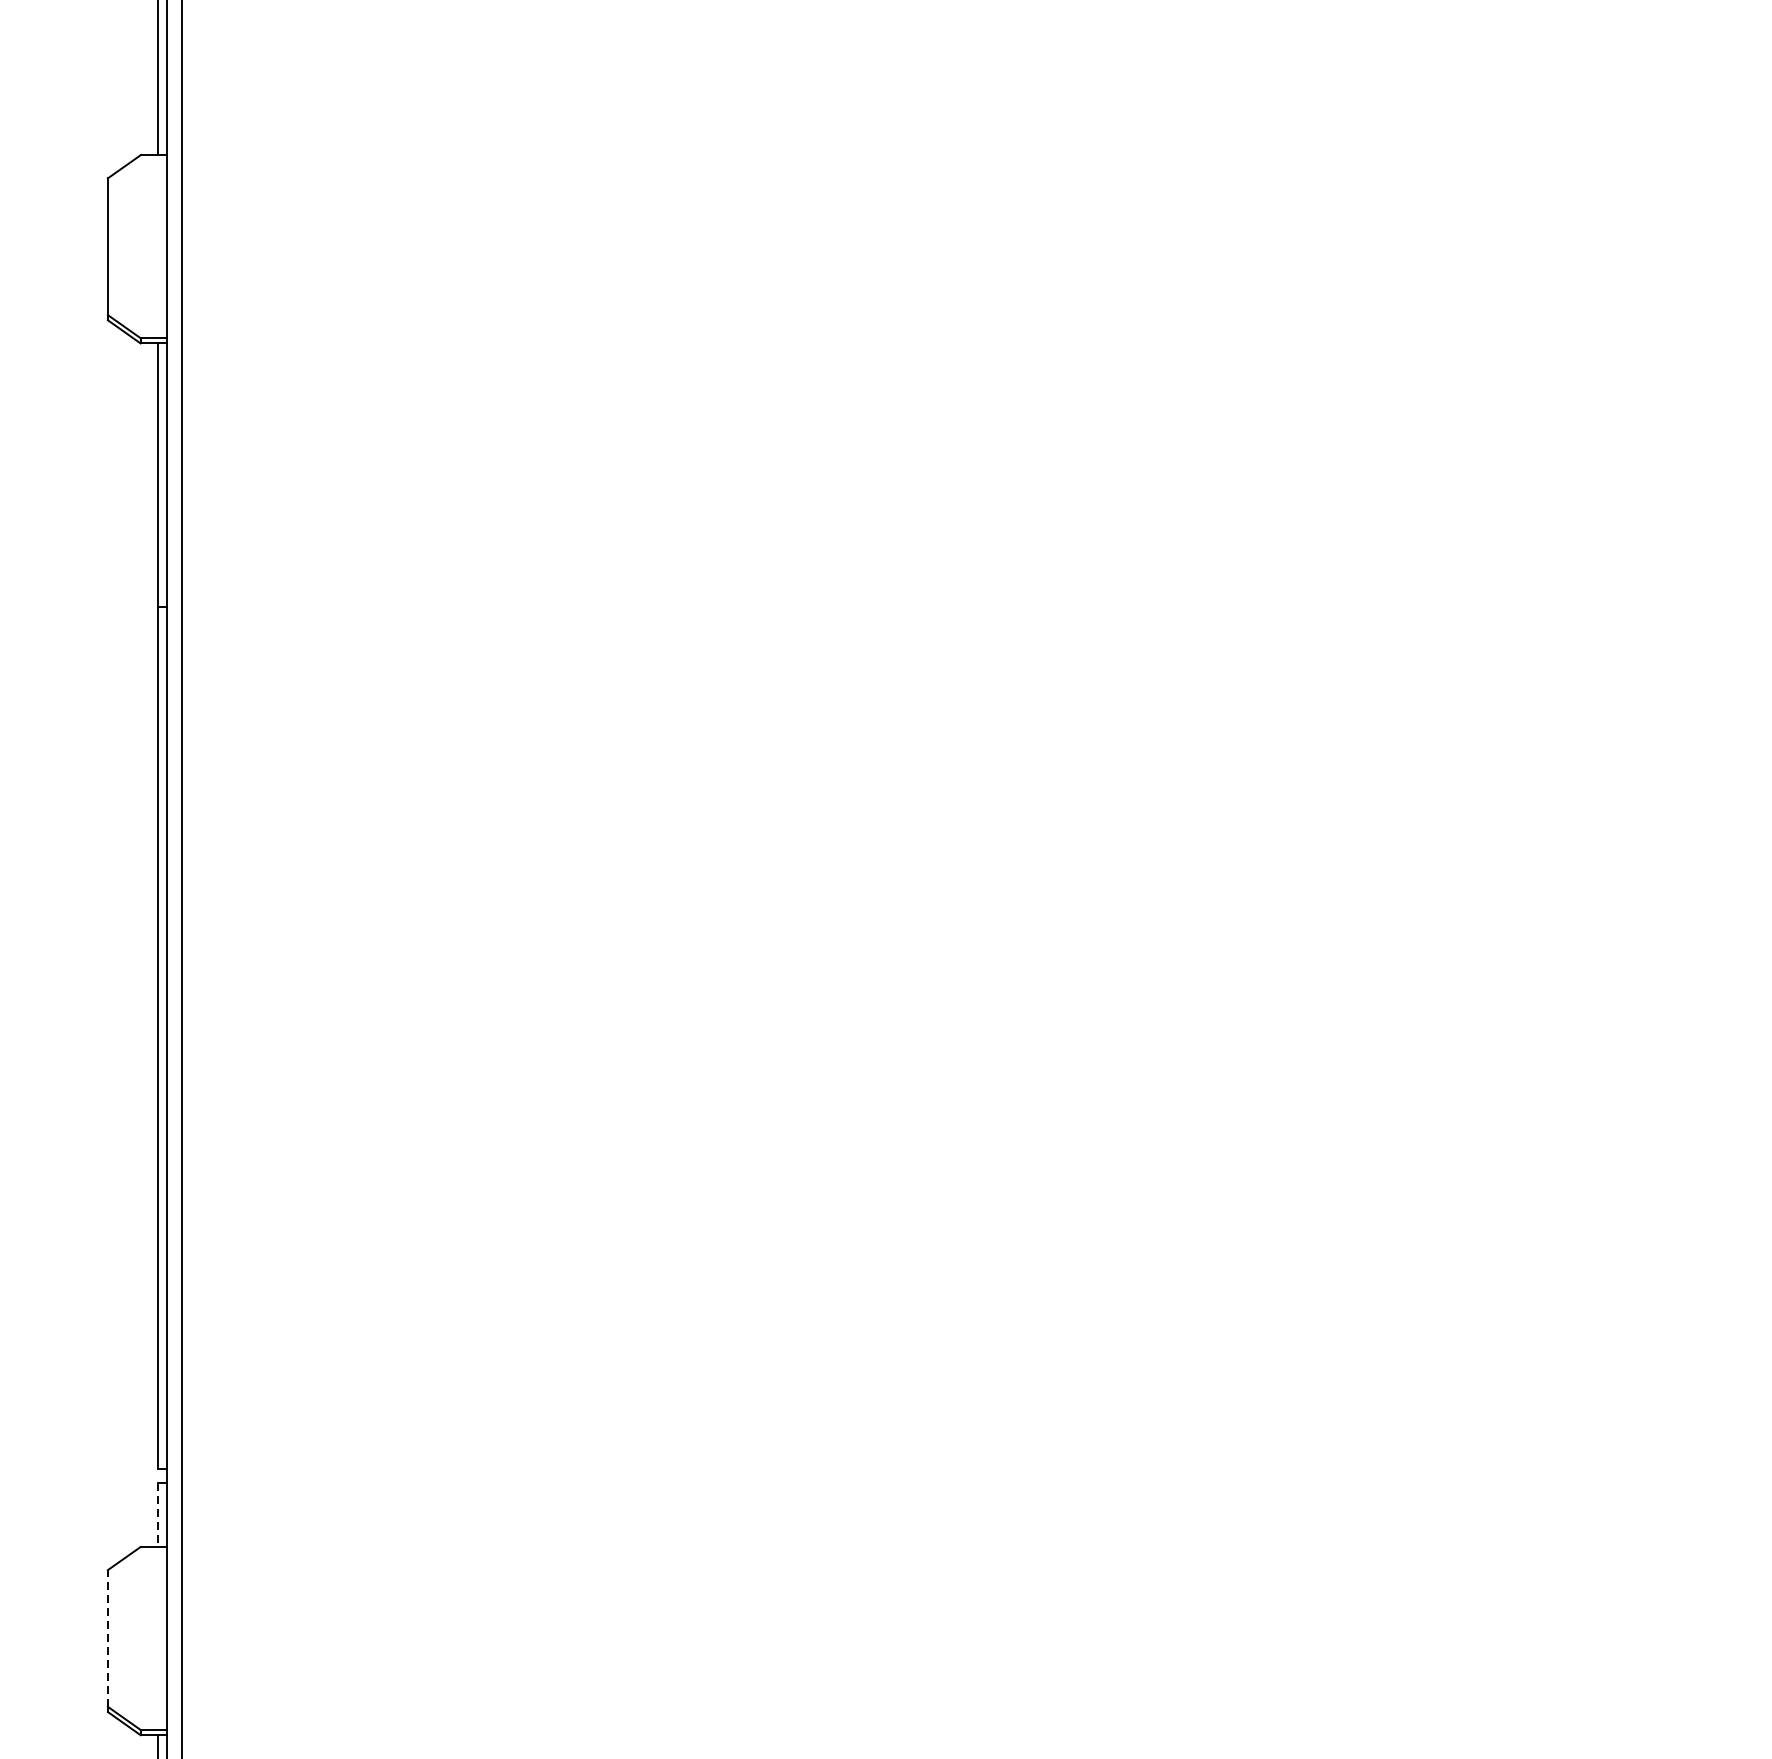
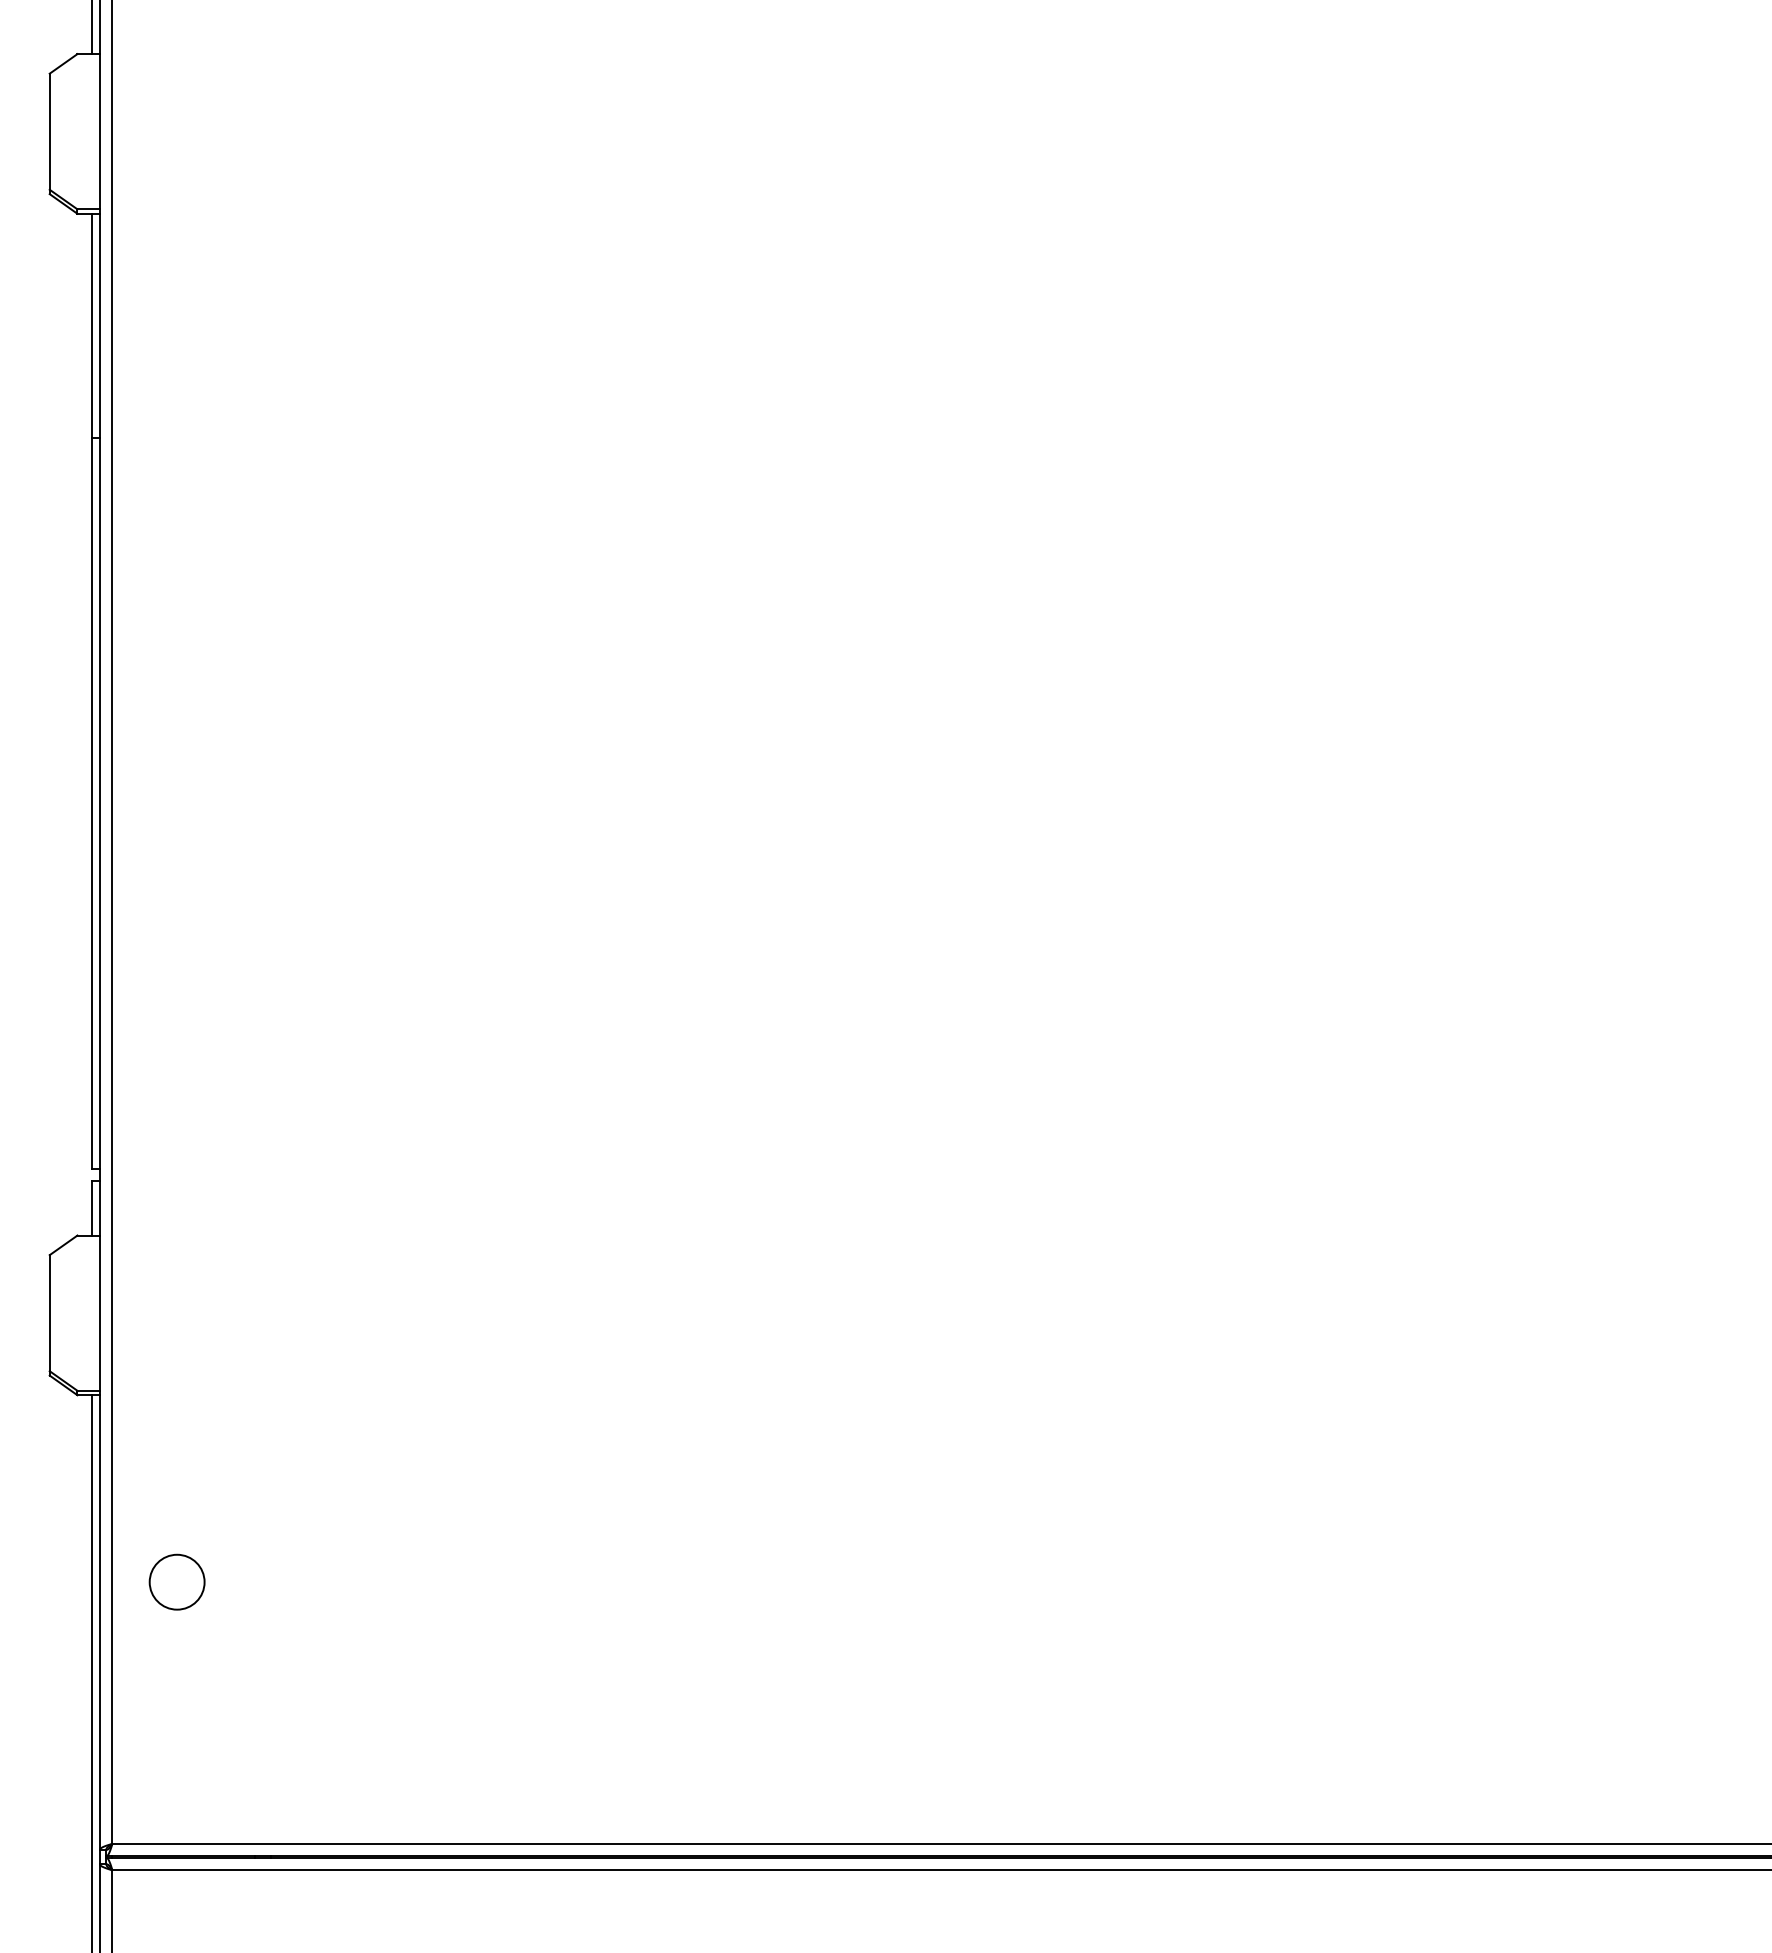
line: (158, 1515) -> (92, 1208), dashed -> solid
line: (107, 1637) -> (49, 1312), dashed -> solid

